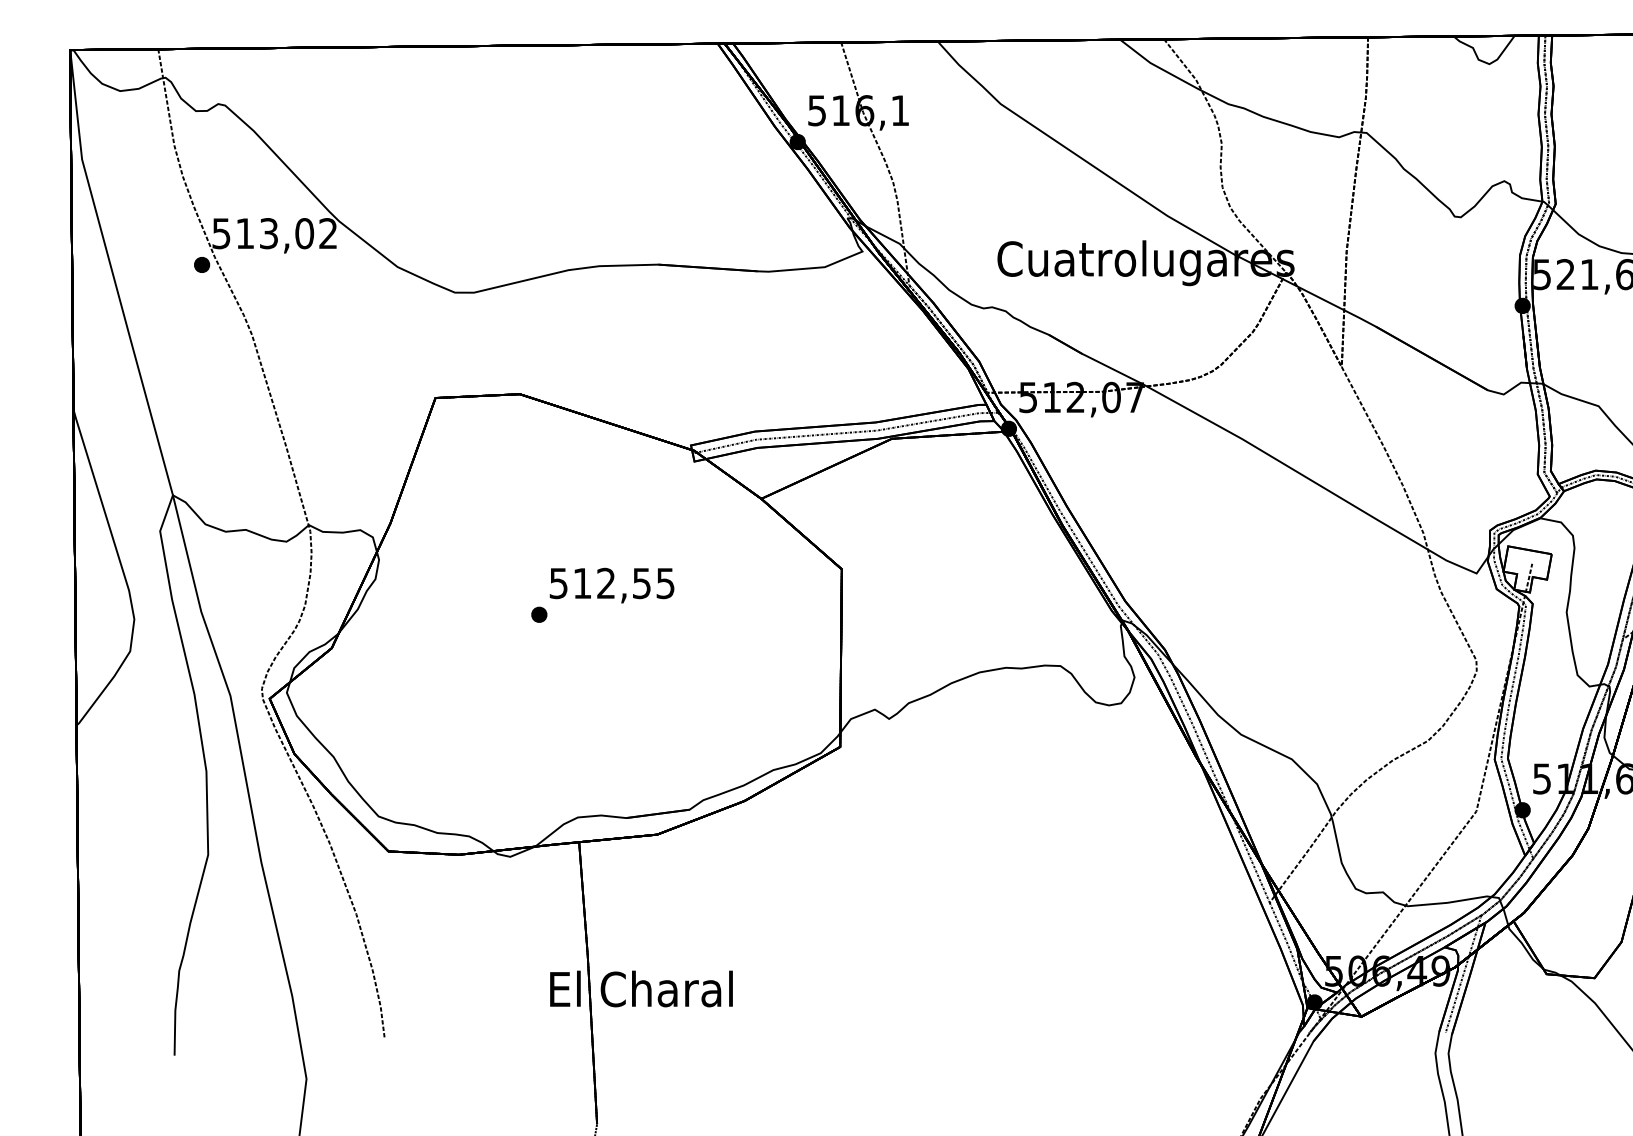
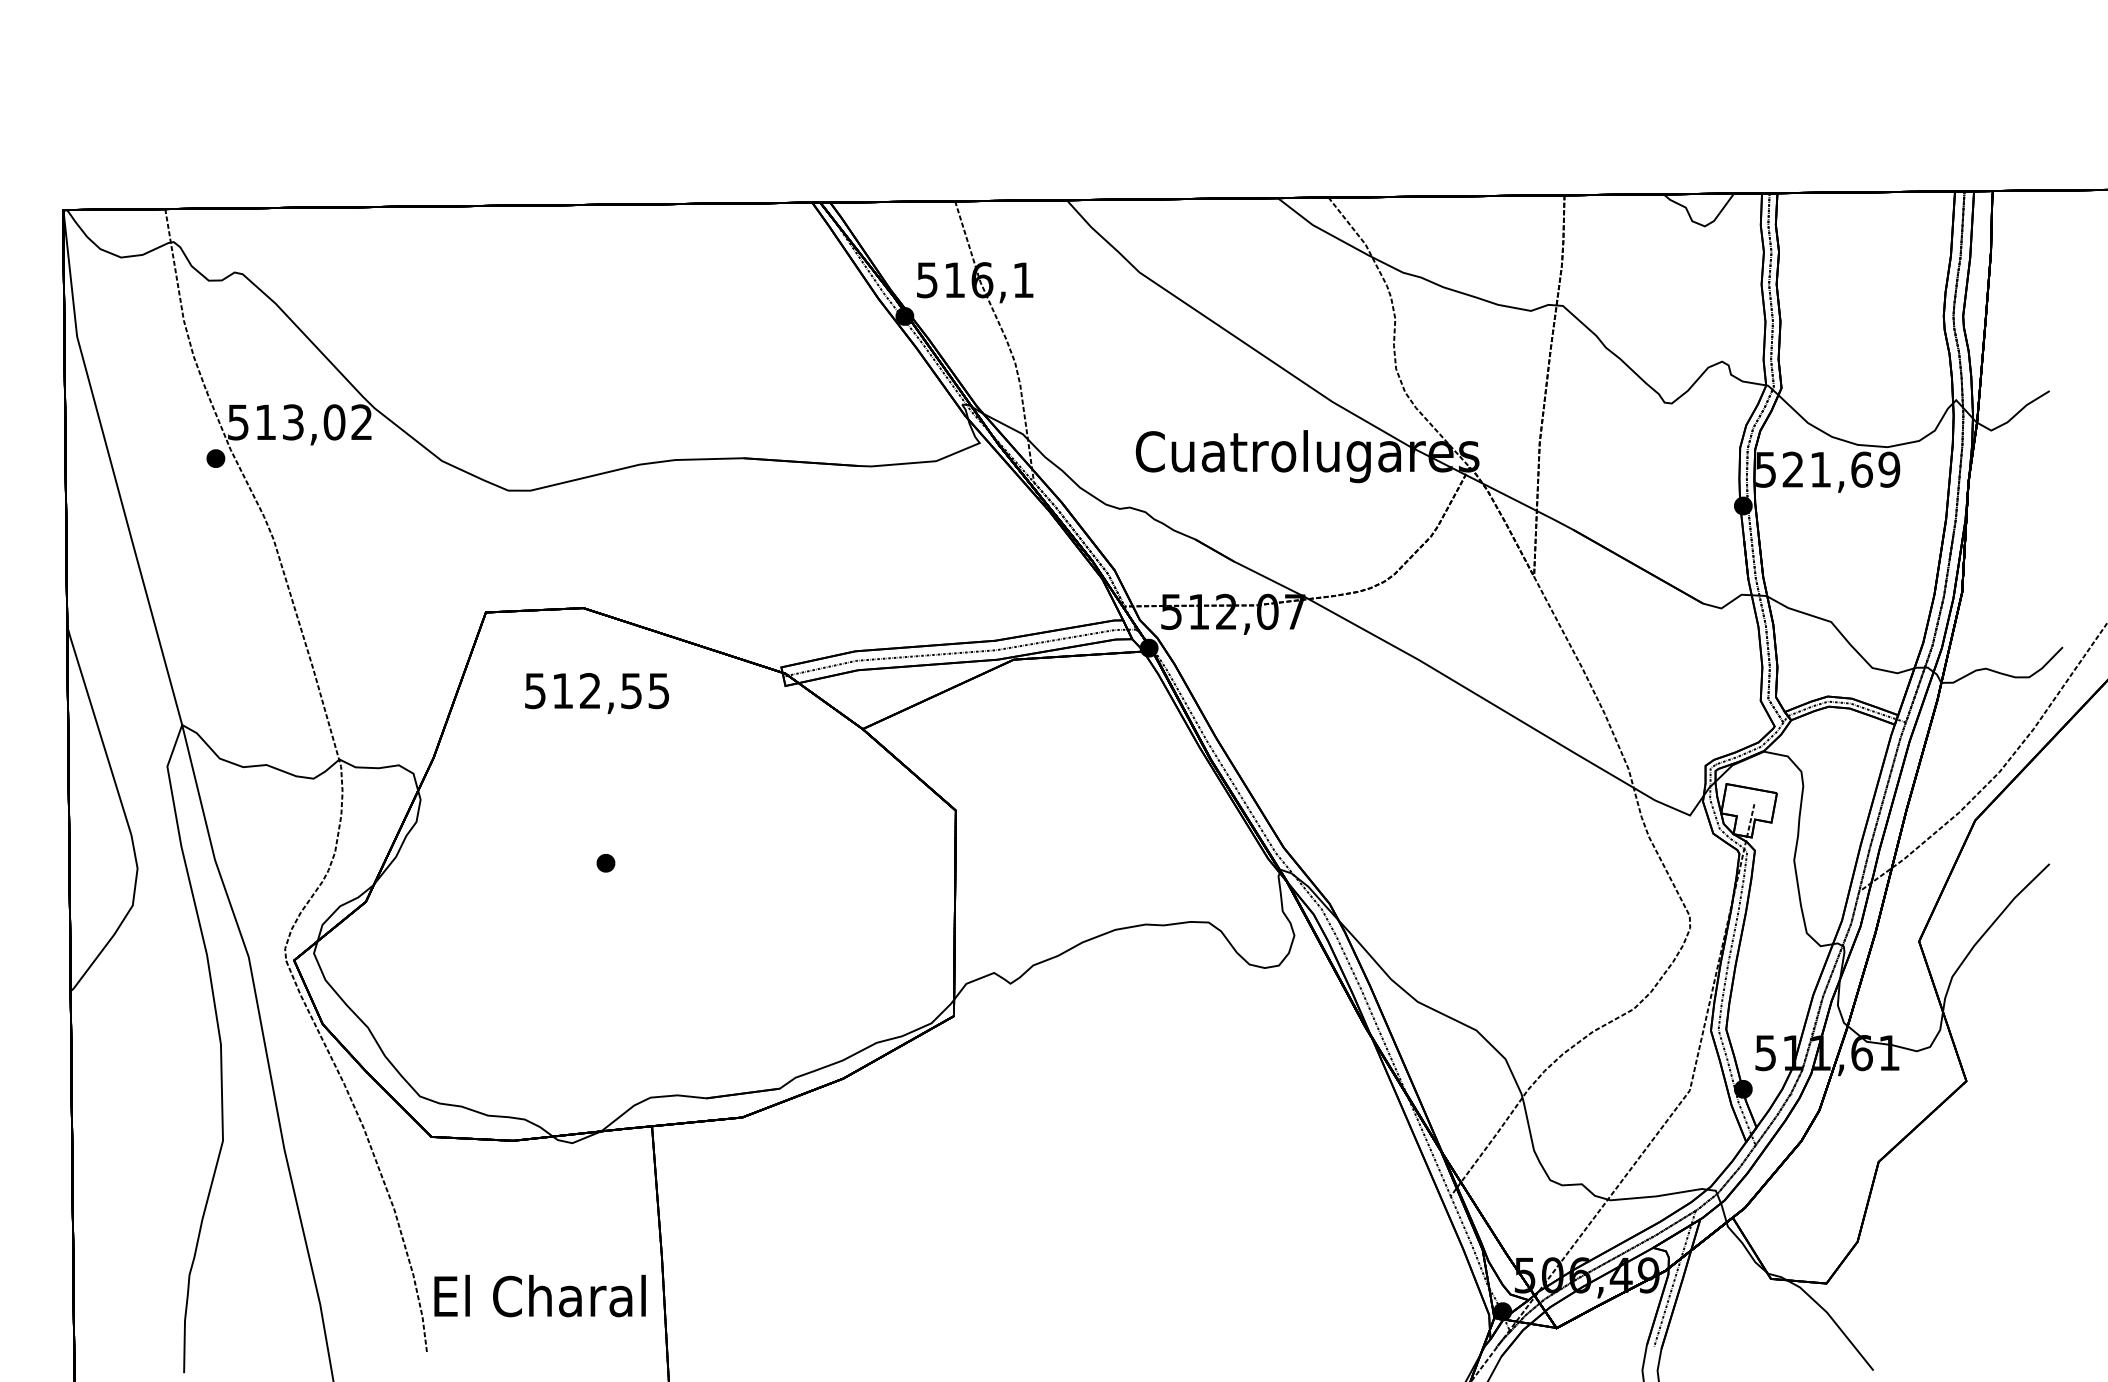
text: (612, 585) -> (597, 693), moved
text: (640, 988) -> (539, 1295), moved

